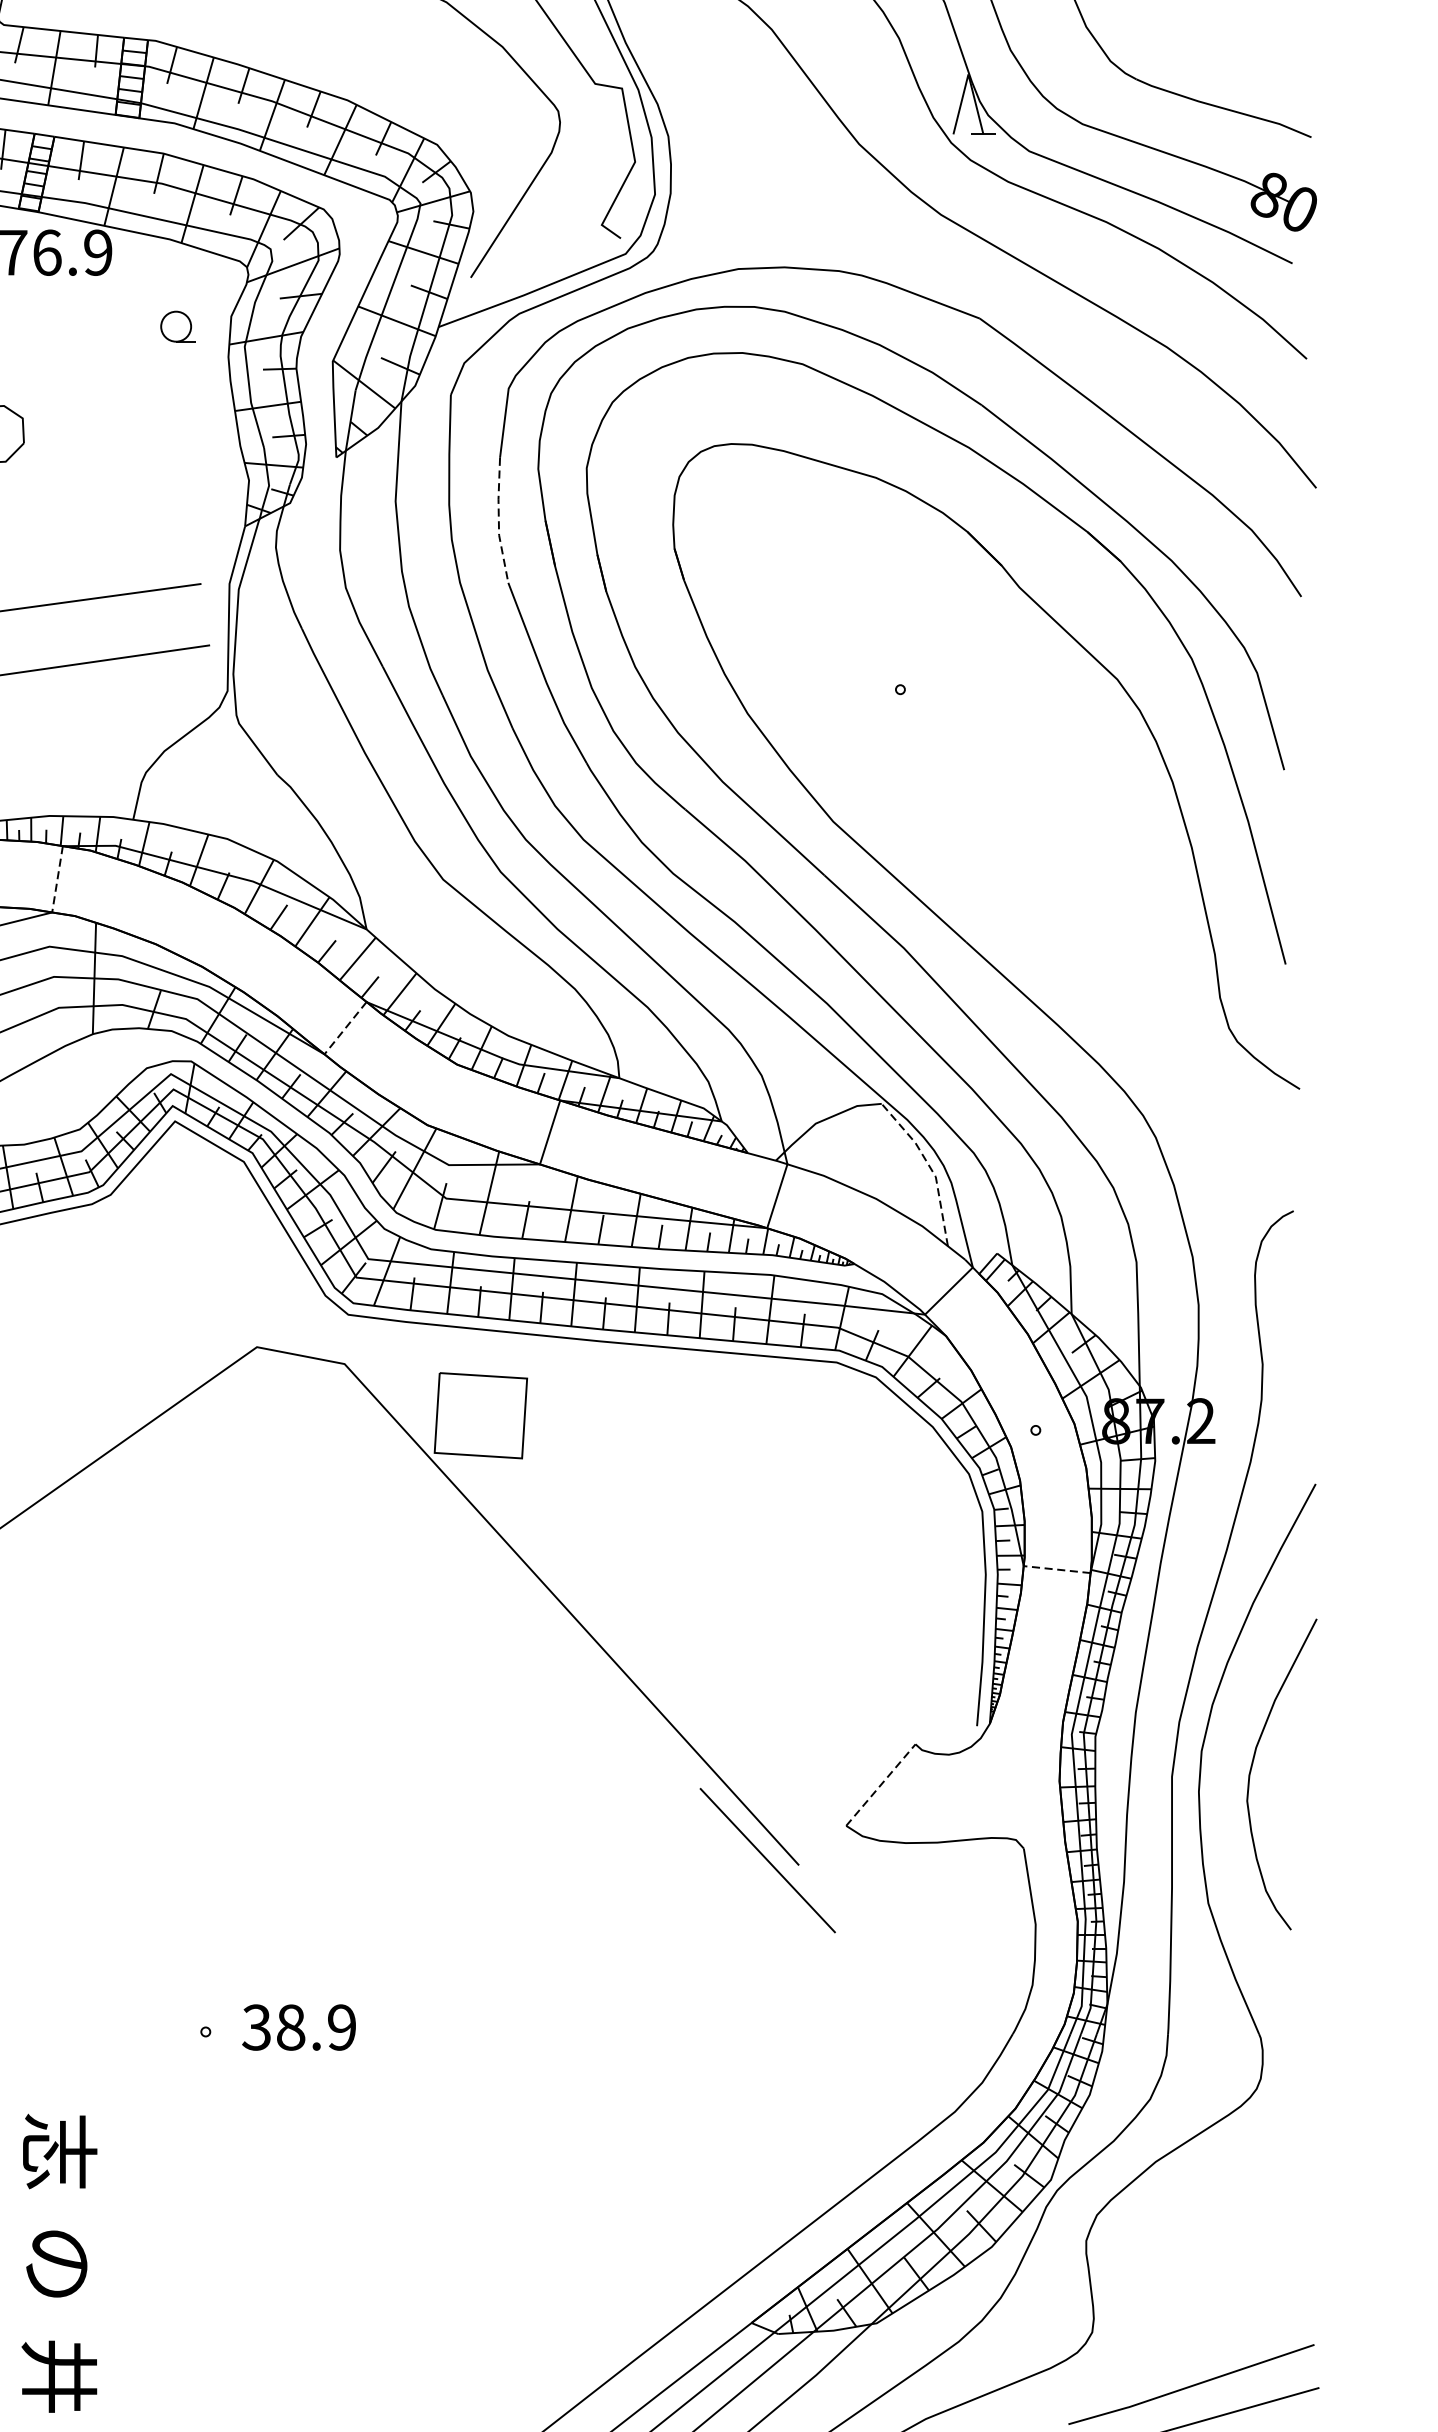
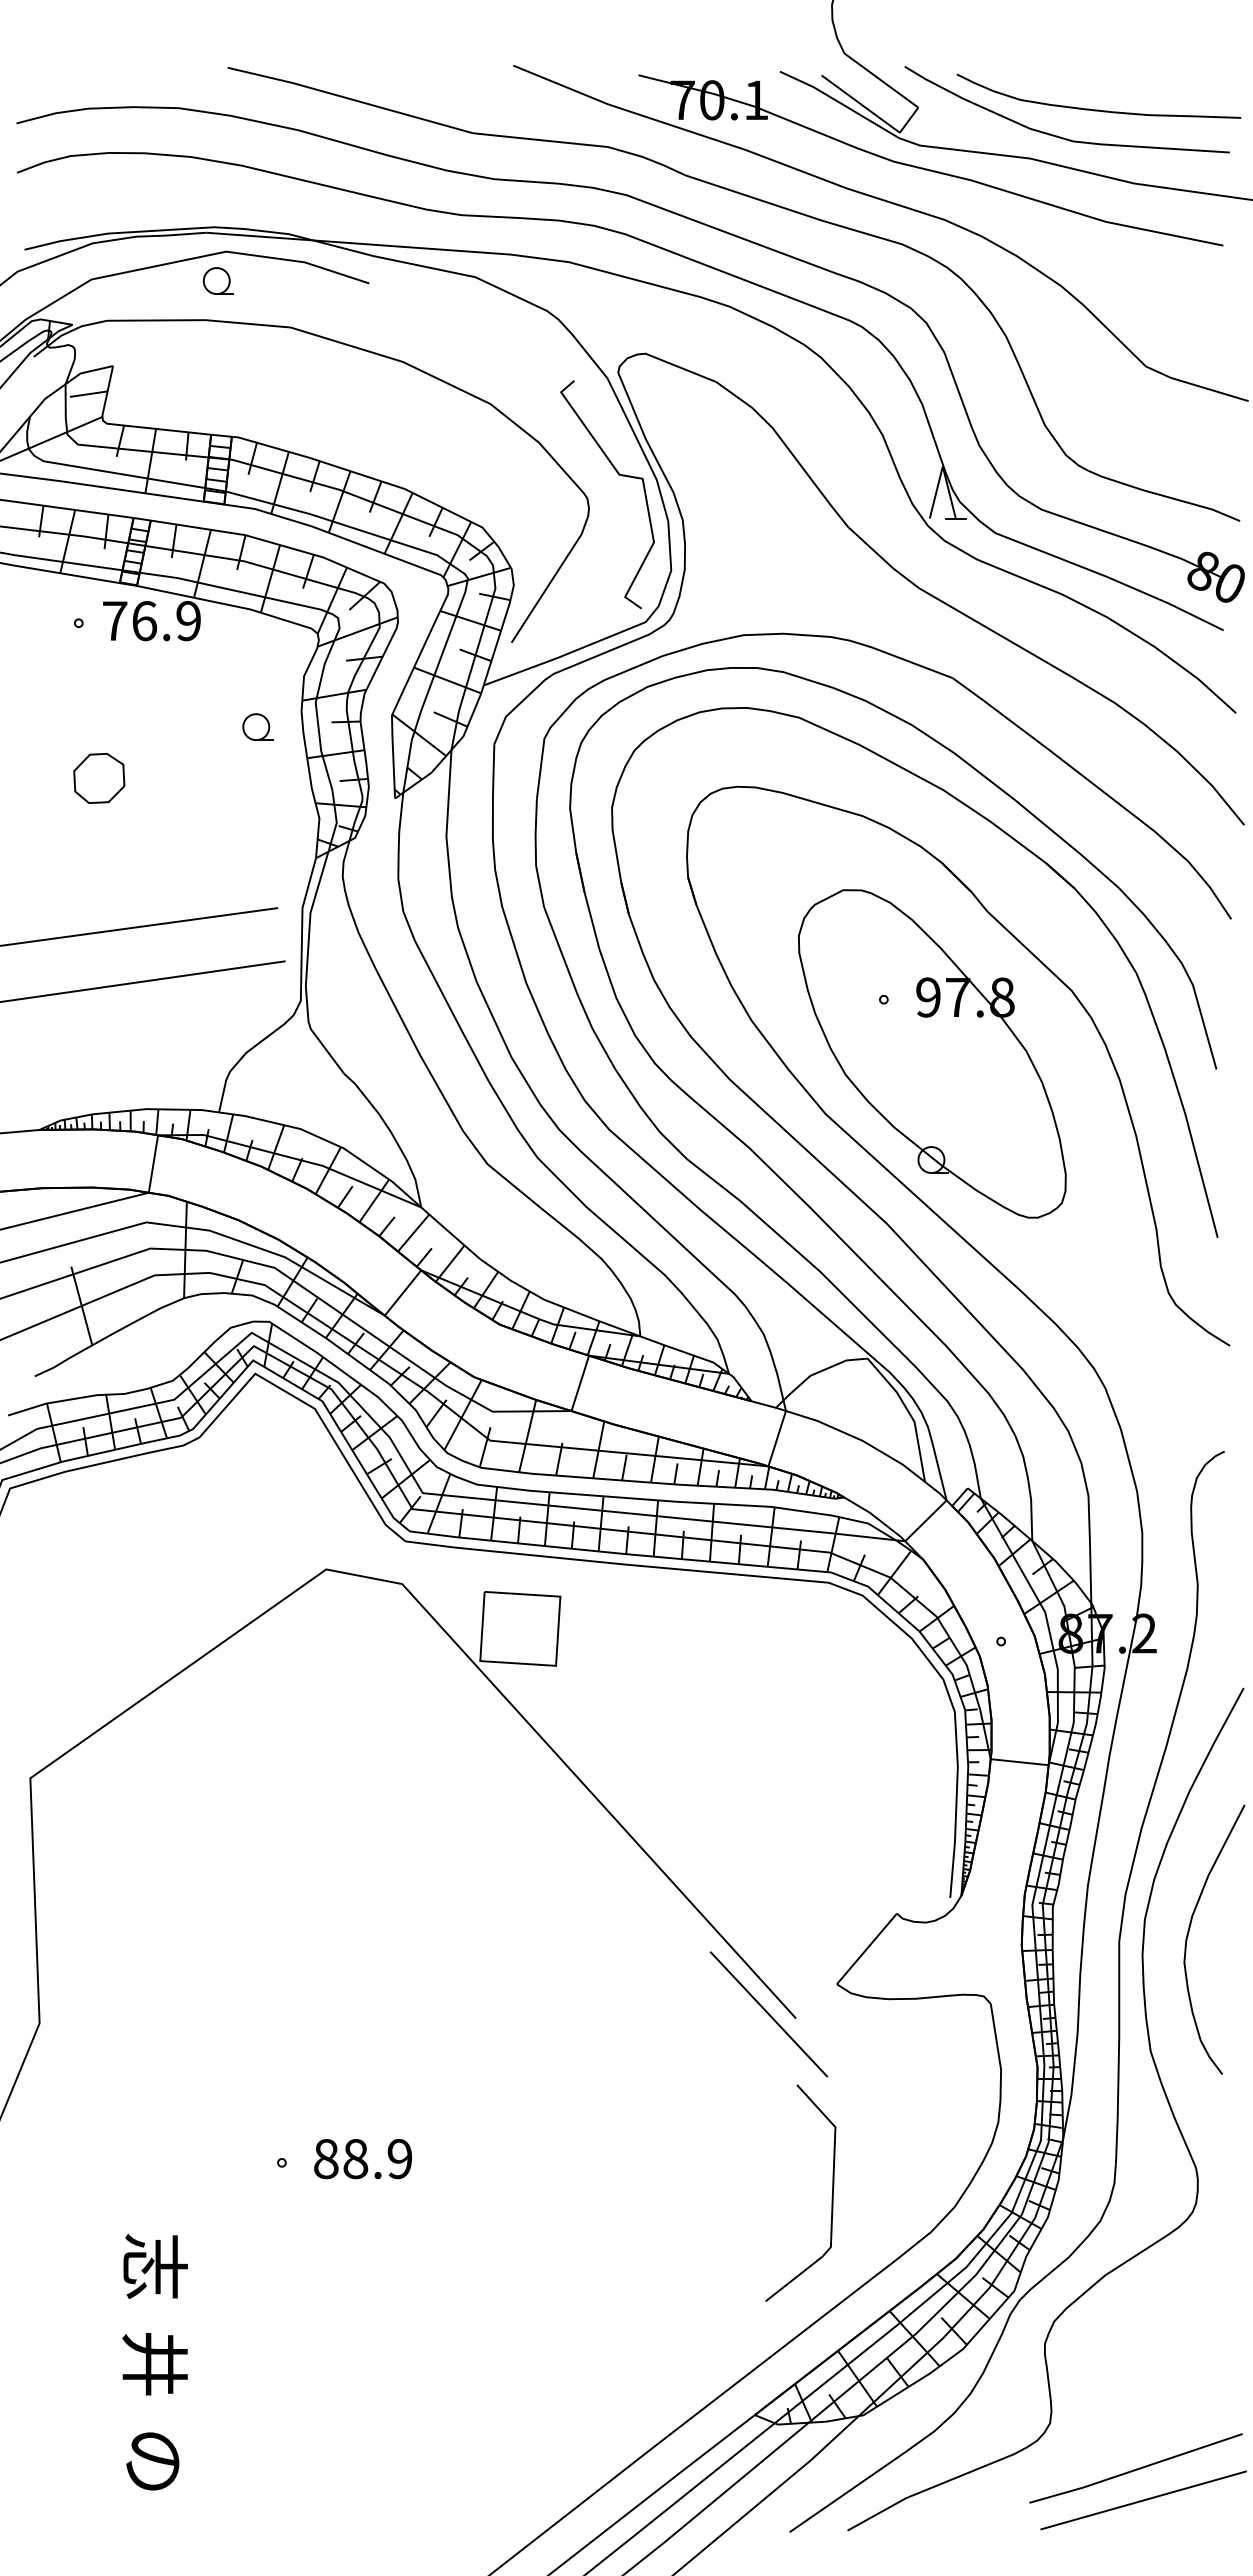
part: (177, 325) -> (257, 726), moved
line: (498, 522) -> (535, 854), dashed -> solid
part: (956, 751) -> (932, 1053), added
line: (57, 879) -> (153, 1164), dashed -> solid
line: (344, 1028) -> (402, 1293), dashed -> solid
line: (930, 1167) -> (909, 1413), dashed -> solid
line: (1056, 1569) -> (1019, 1762), dashed -> solid
line: (881, 1784) -> (867, 1948), dashed -> solid
text: (256, 2028) -> (325, 2159), 38.9 -> 88.9
part: (839, 2070) -> (831, 2196), added
text: (58, 2264) -> (154, 2364), の -> 井
text: (58, 2376) -> (154, 2461), 井 -> の

